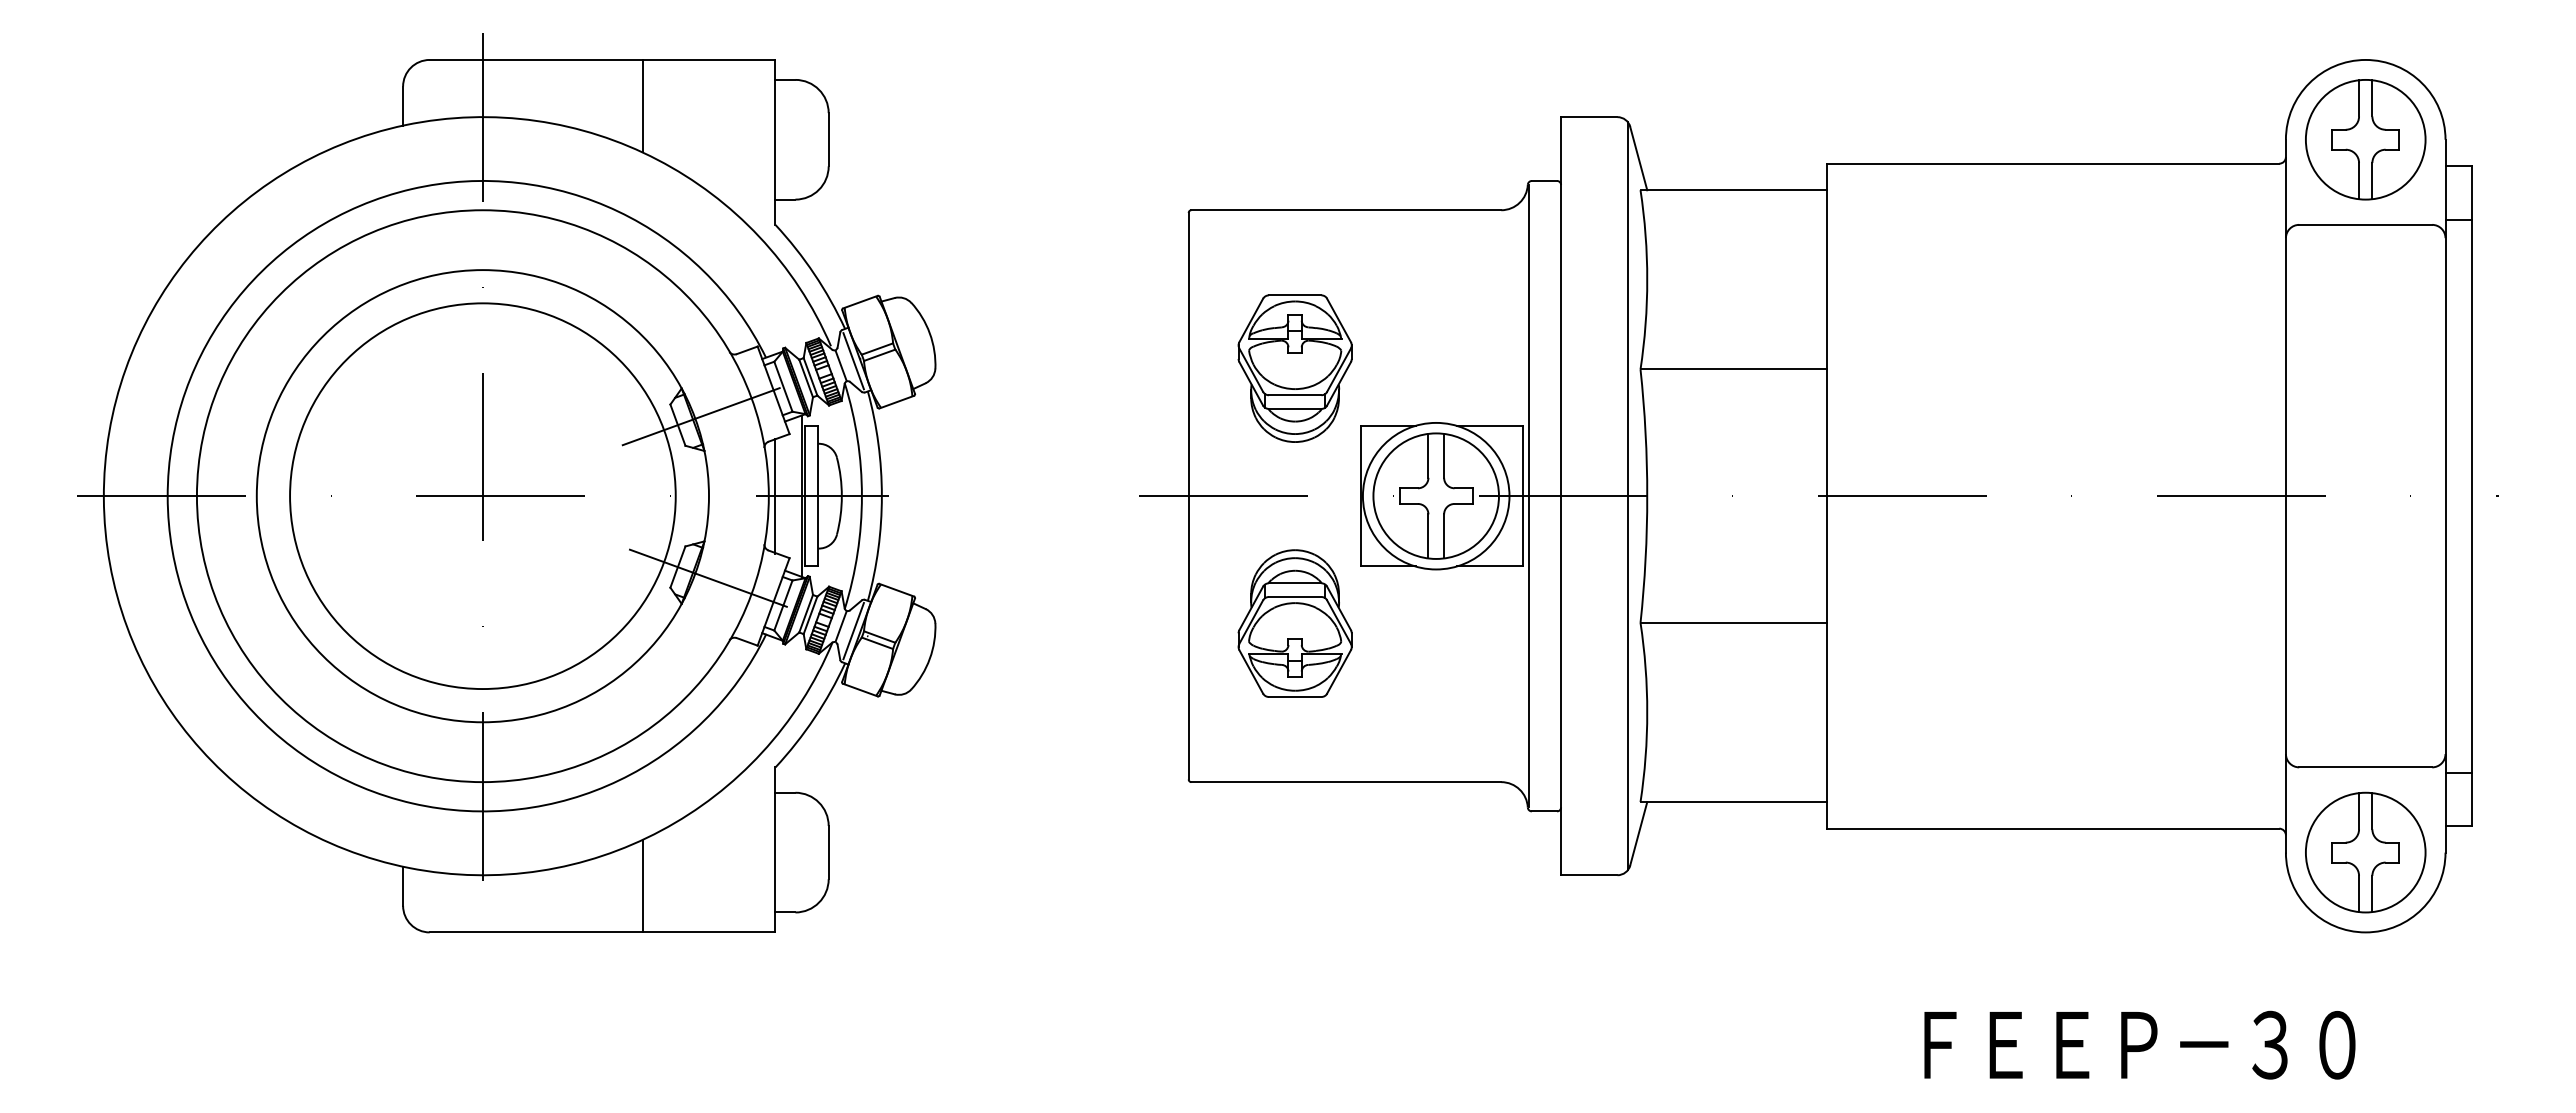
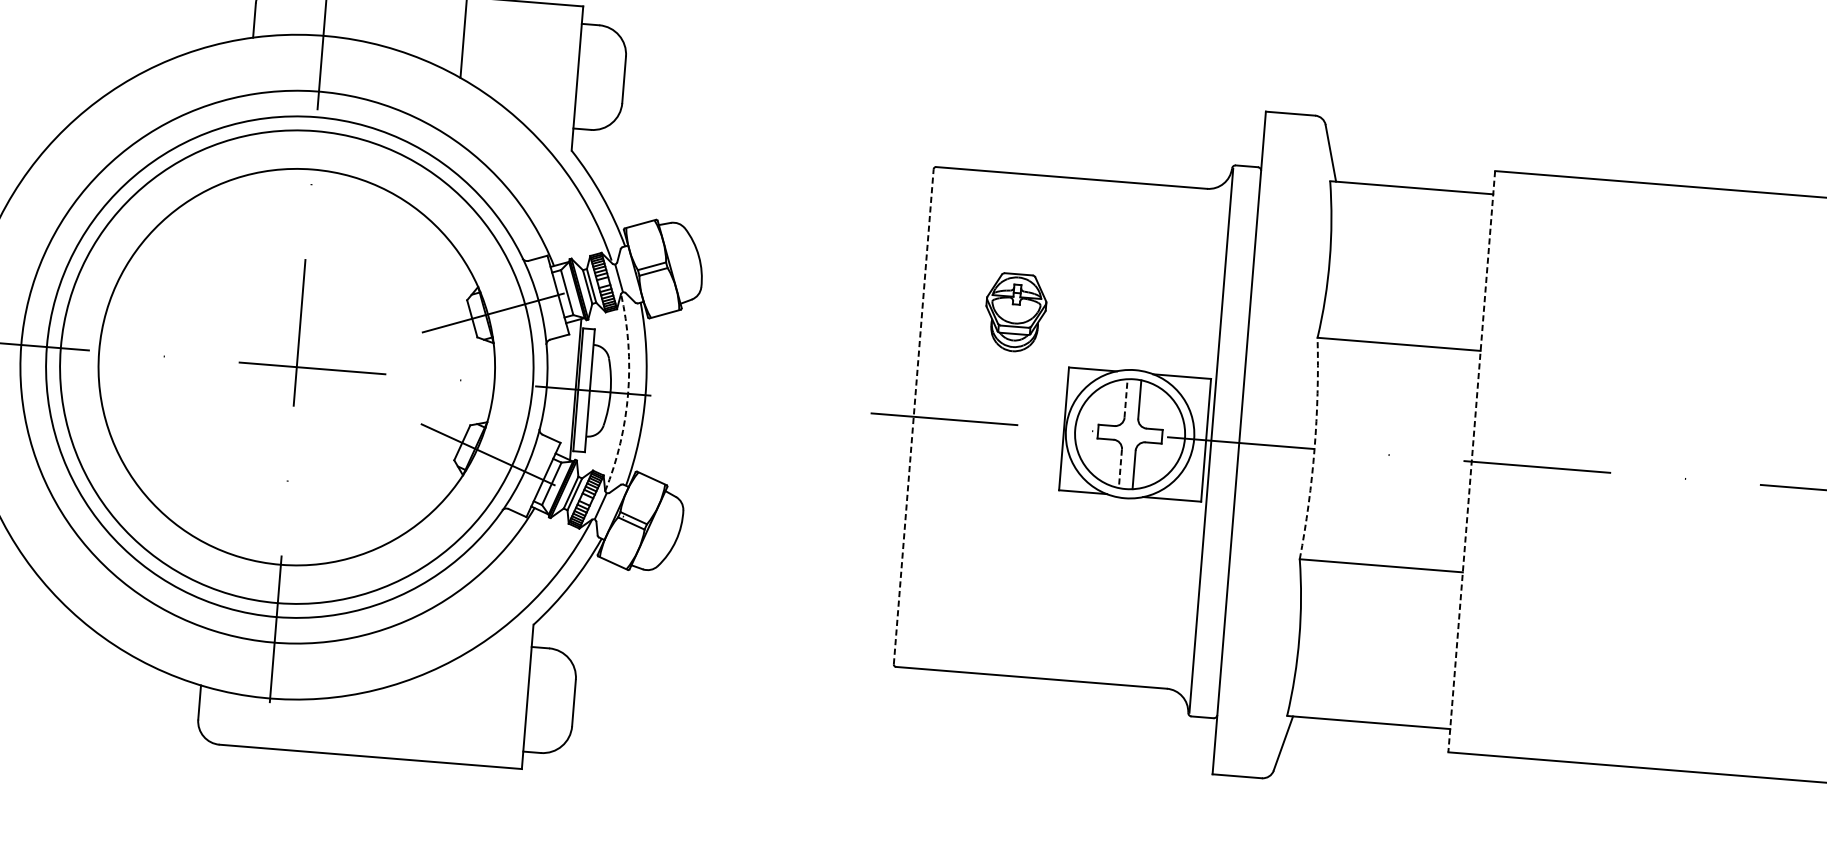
line: (853, 361) -> (630, 275), removed
part: (1294, 368) -> (1015, 312), size x0.6
line: (1428, 455) -> (1126, 398), solid -> dashed
line: (1188, 495) -> (913, 416), solid -> dashed
line: (1627, 495) -> (1297, 447), removed
circle: (482, 496) -> (296, 367), size x1.4
line: (775, 496) -> (552, 388), removed
arc: (861, 496) -> (627, 394), solid -> dashed
arc: (1647, 496) -> (1314, 449), solid -> dashed
line: (1827, 496) -> (1472, 462), solid -> dashed
line: (1428, 536) -> (1120, 468), solid -> dashed
part: (1294, 623) -> (997, 535), removed
line: (853, 630) -> (611, 510), removed
line: (642, 885) -> (408, 718), removed

